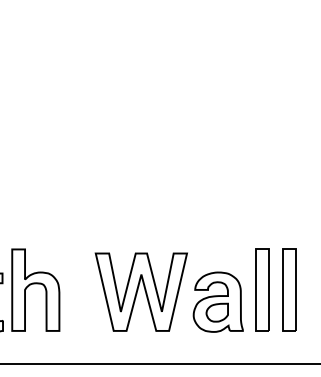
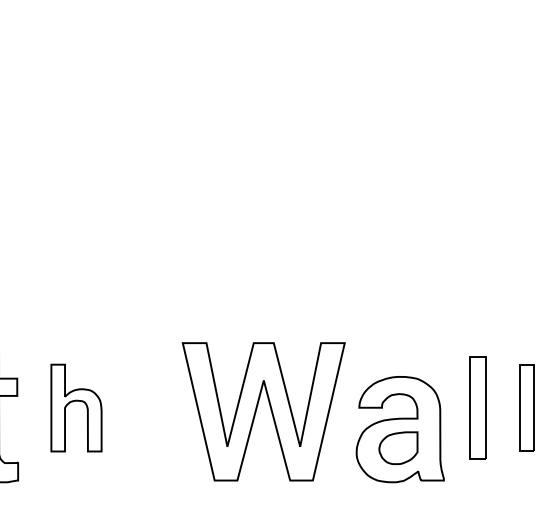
part: (35, 289) -> (75, 407), size x0.6
part: (262, 289) -> (478, 407), size x0.7
part: (289, 289) -> (526, 407), size x0.6

